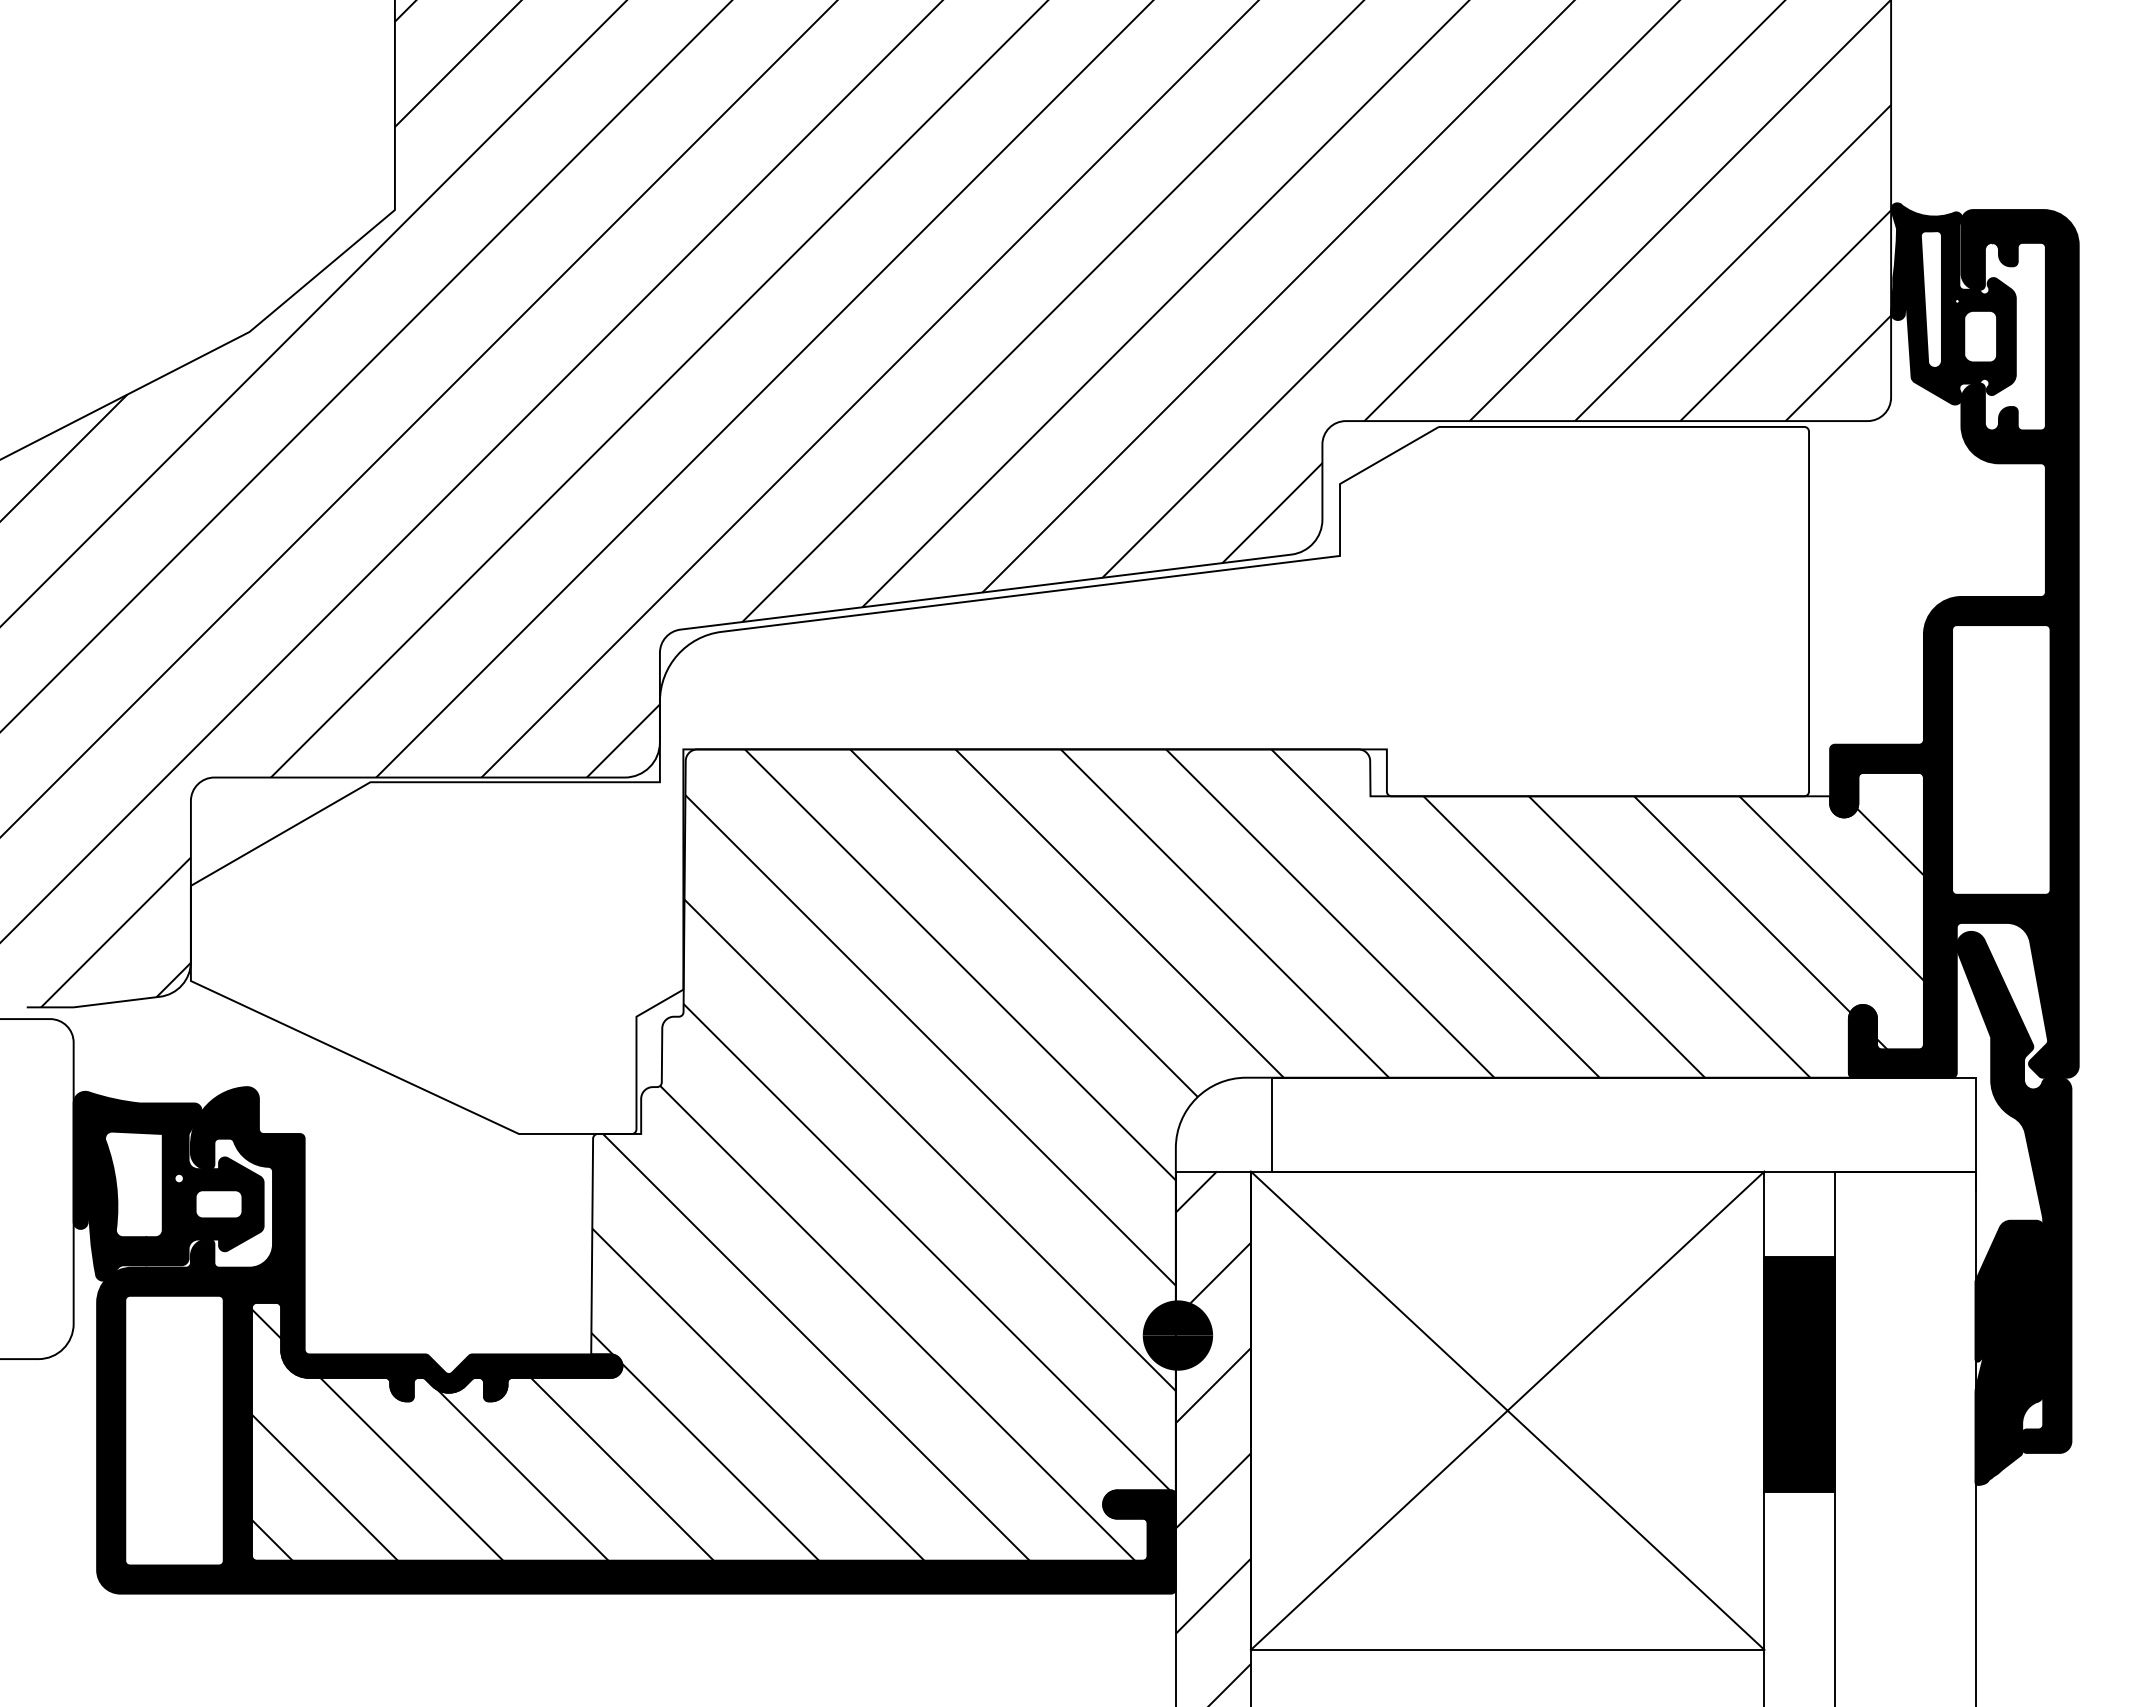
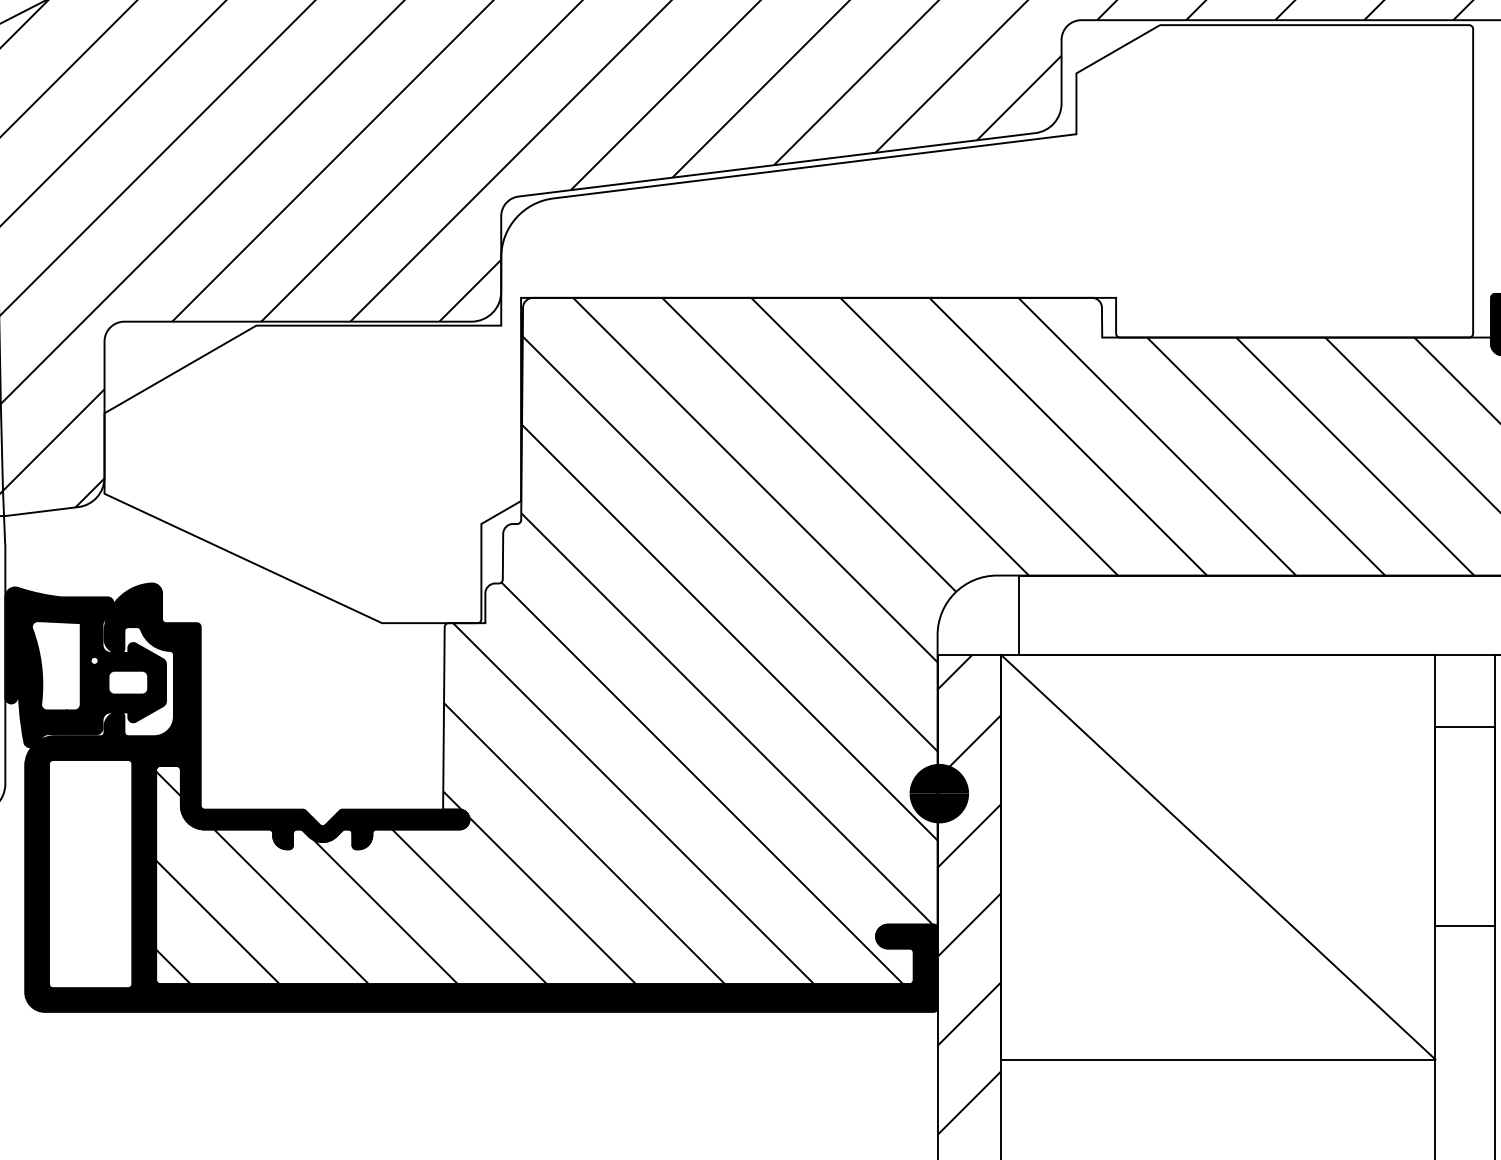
fill: (1799, 1374) -> (1465, 826), removed
line: (1507, 1410) -> (1218, 857), removed

